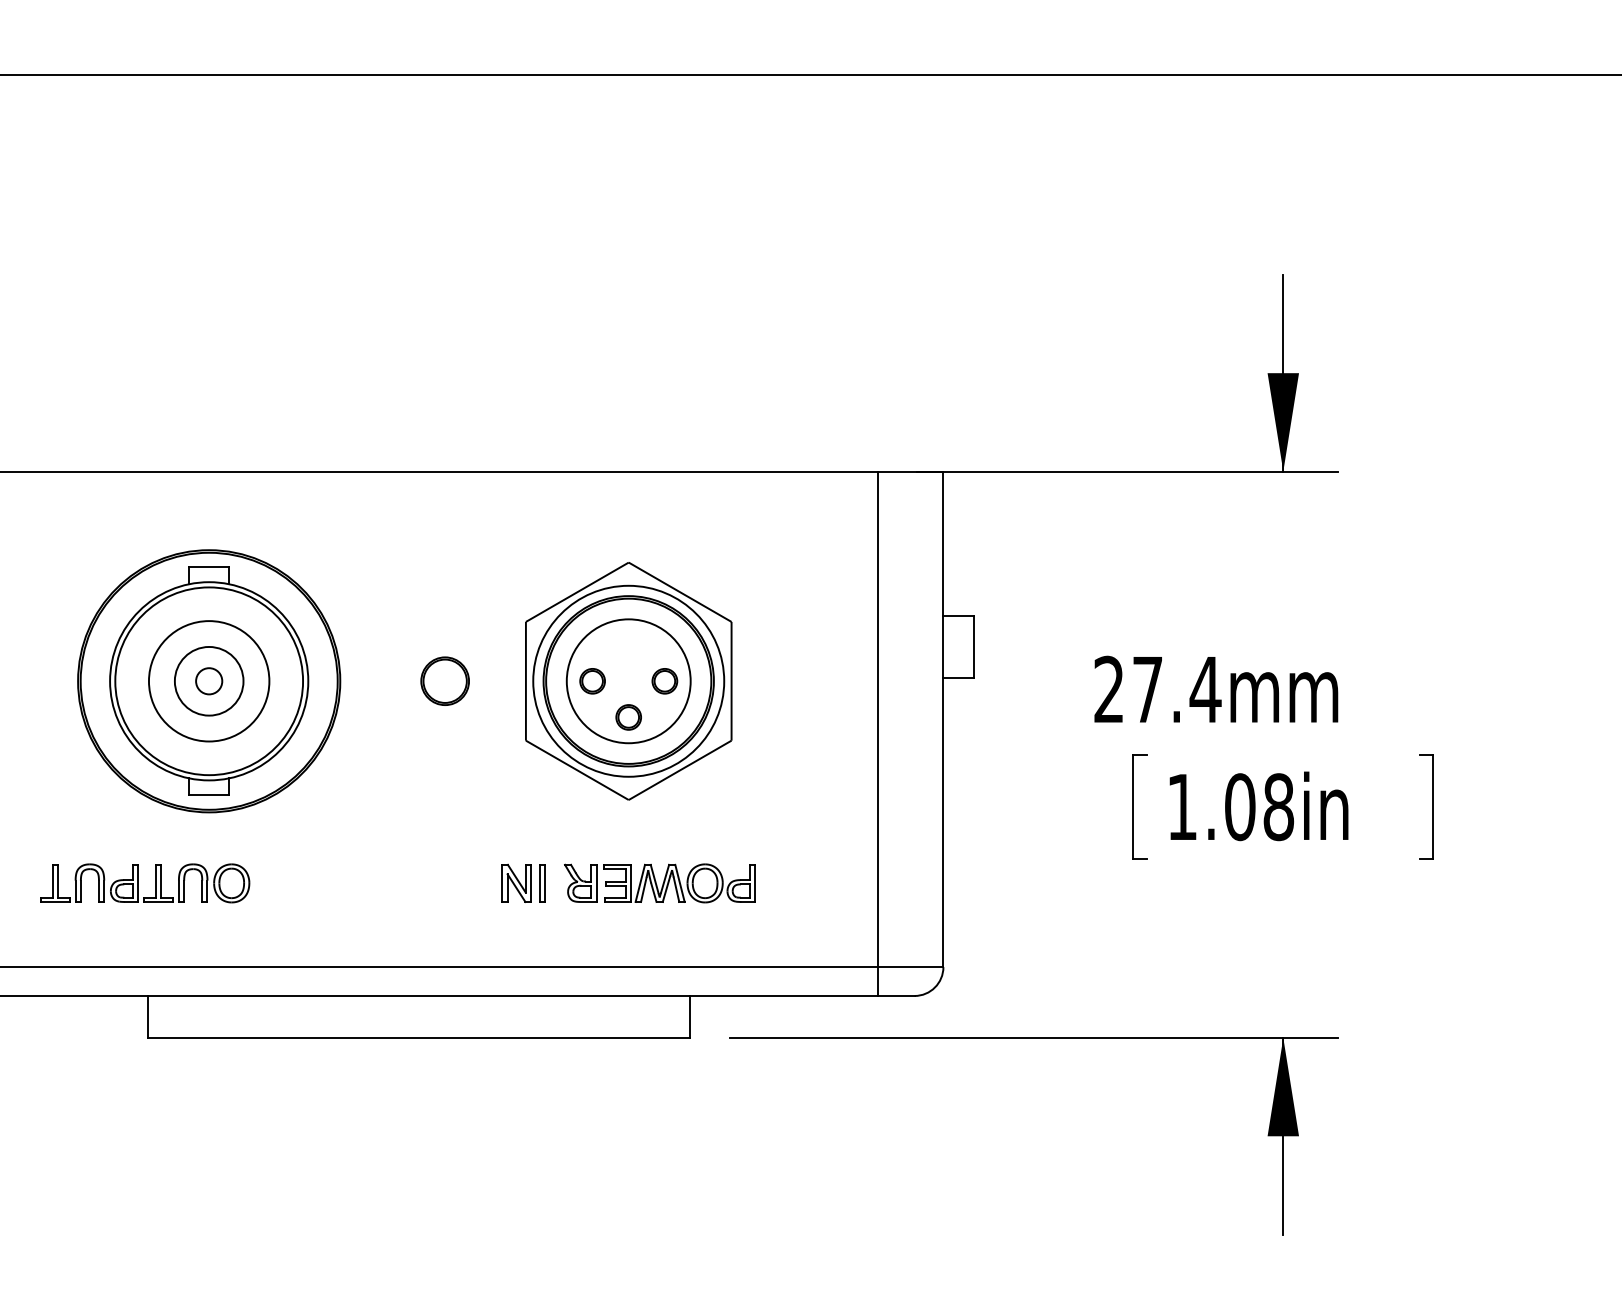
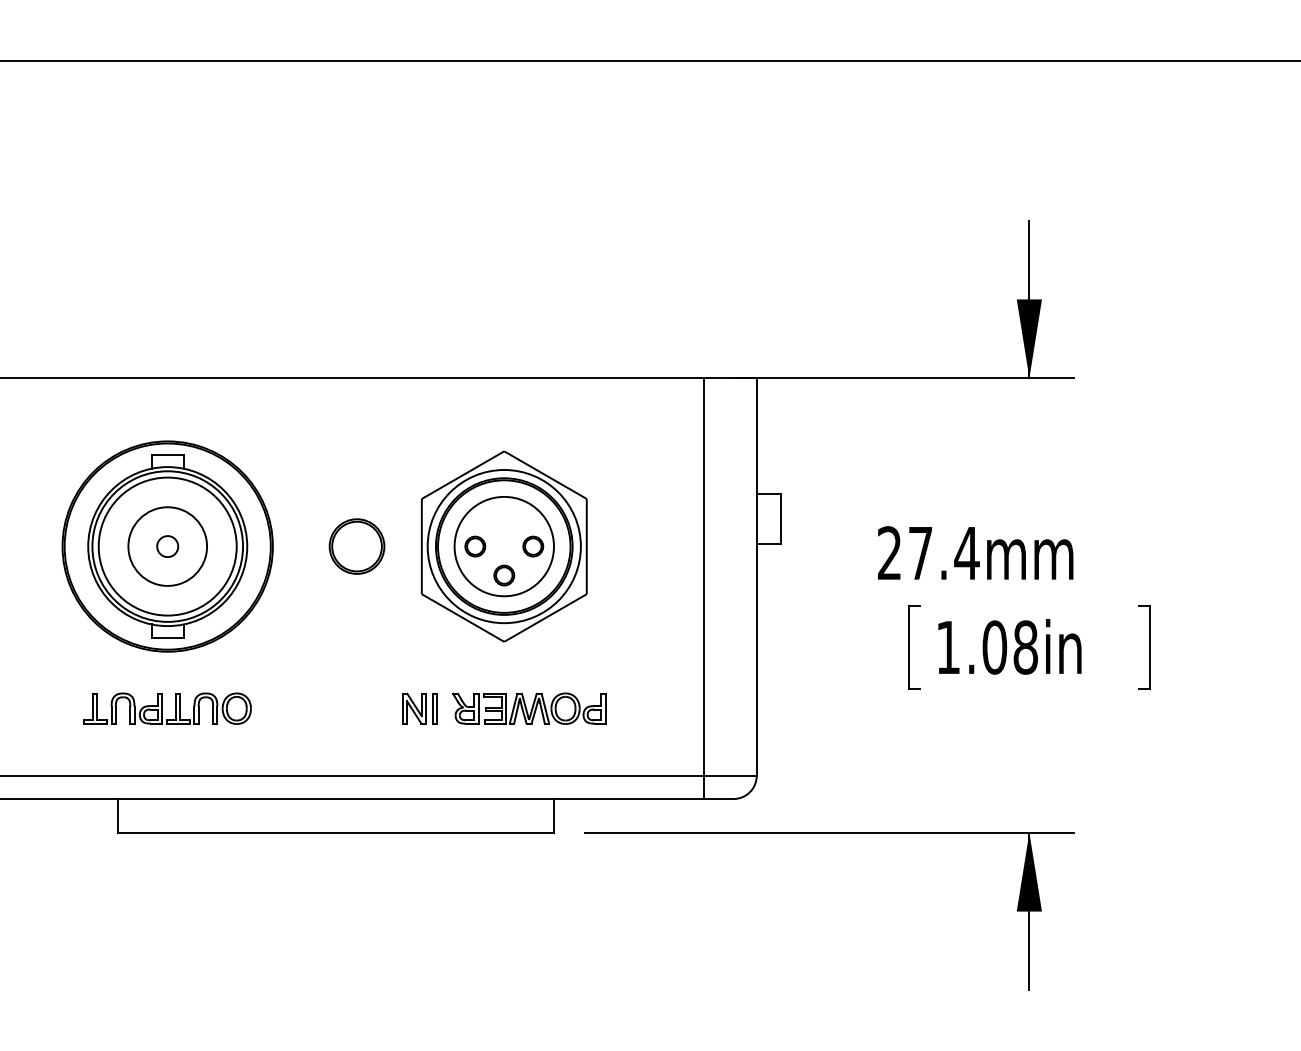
circle: (208, 681) -> (167, 546), size x1.43
circle: (208, 681) -> (167, 546), size x1.43
part: (444, 681) -> (356, 546), size x1.43
part: (145, 883) -> (167, 708), moved

